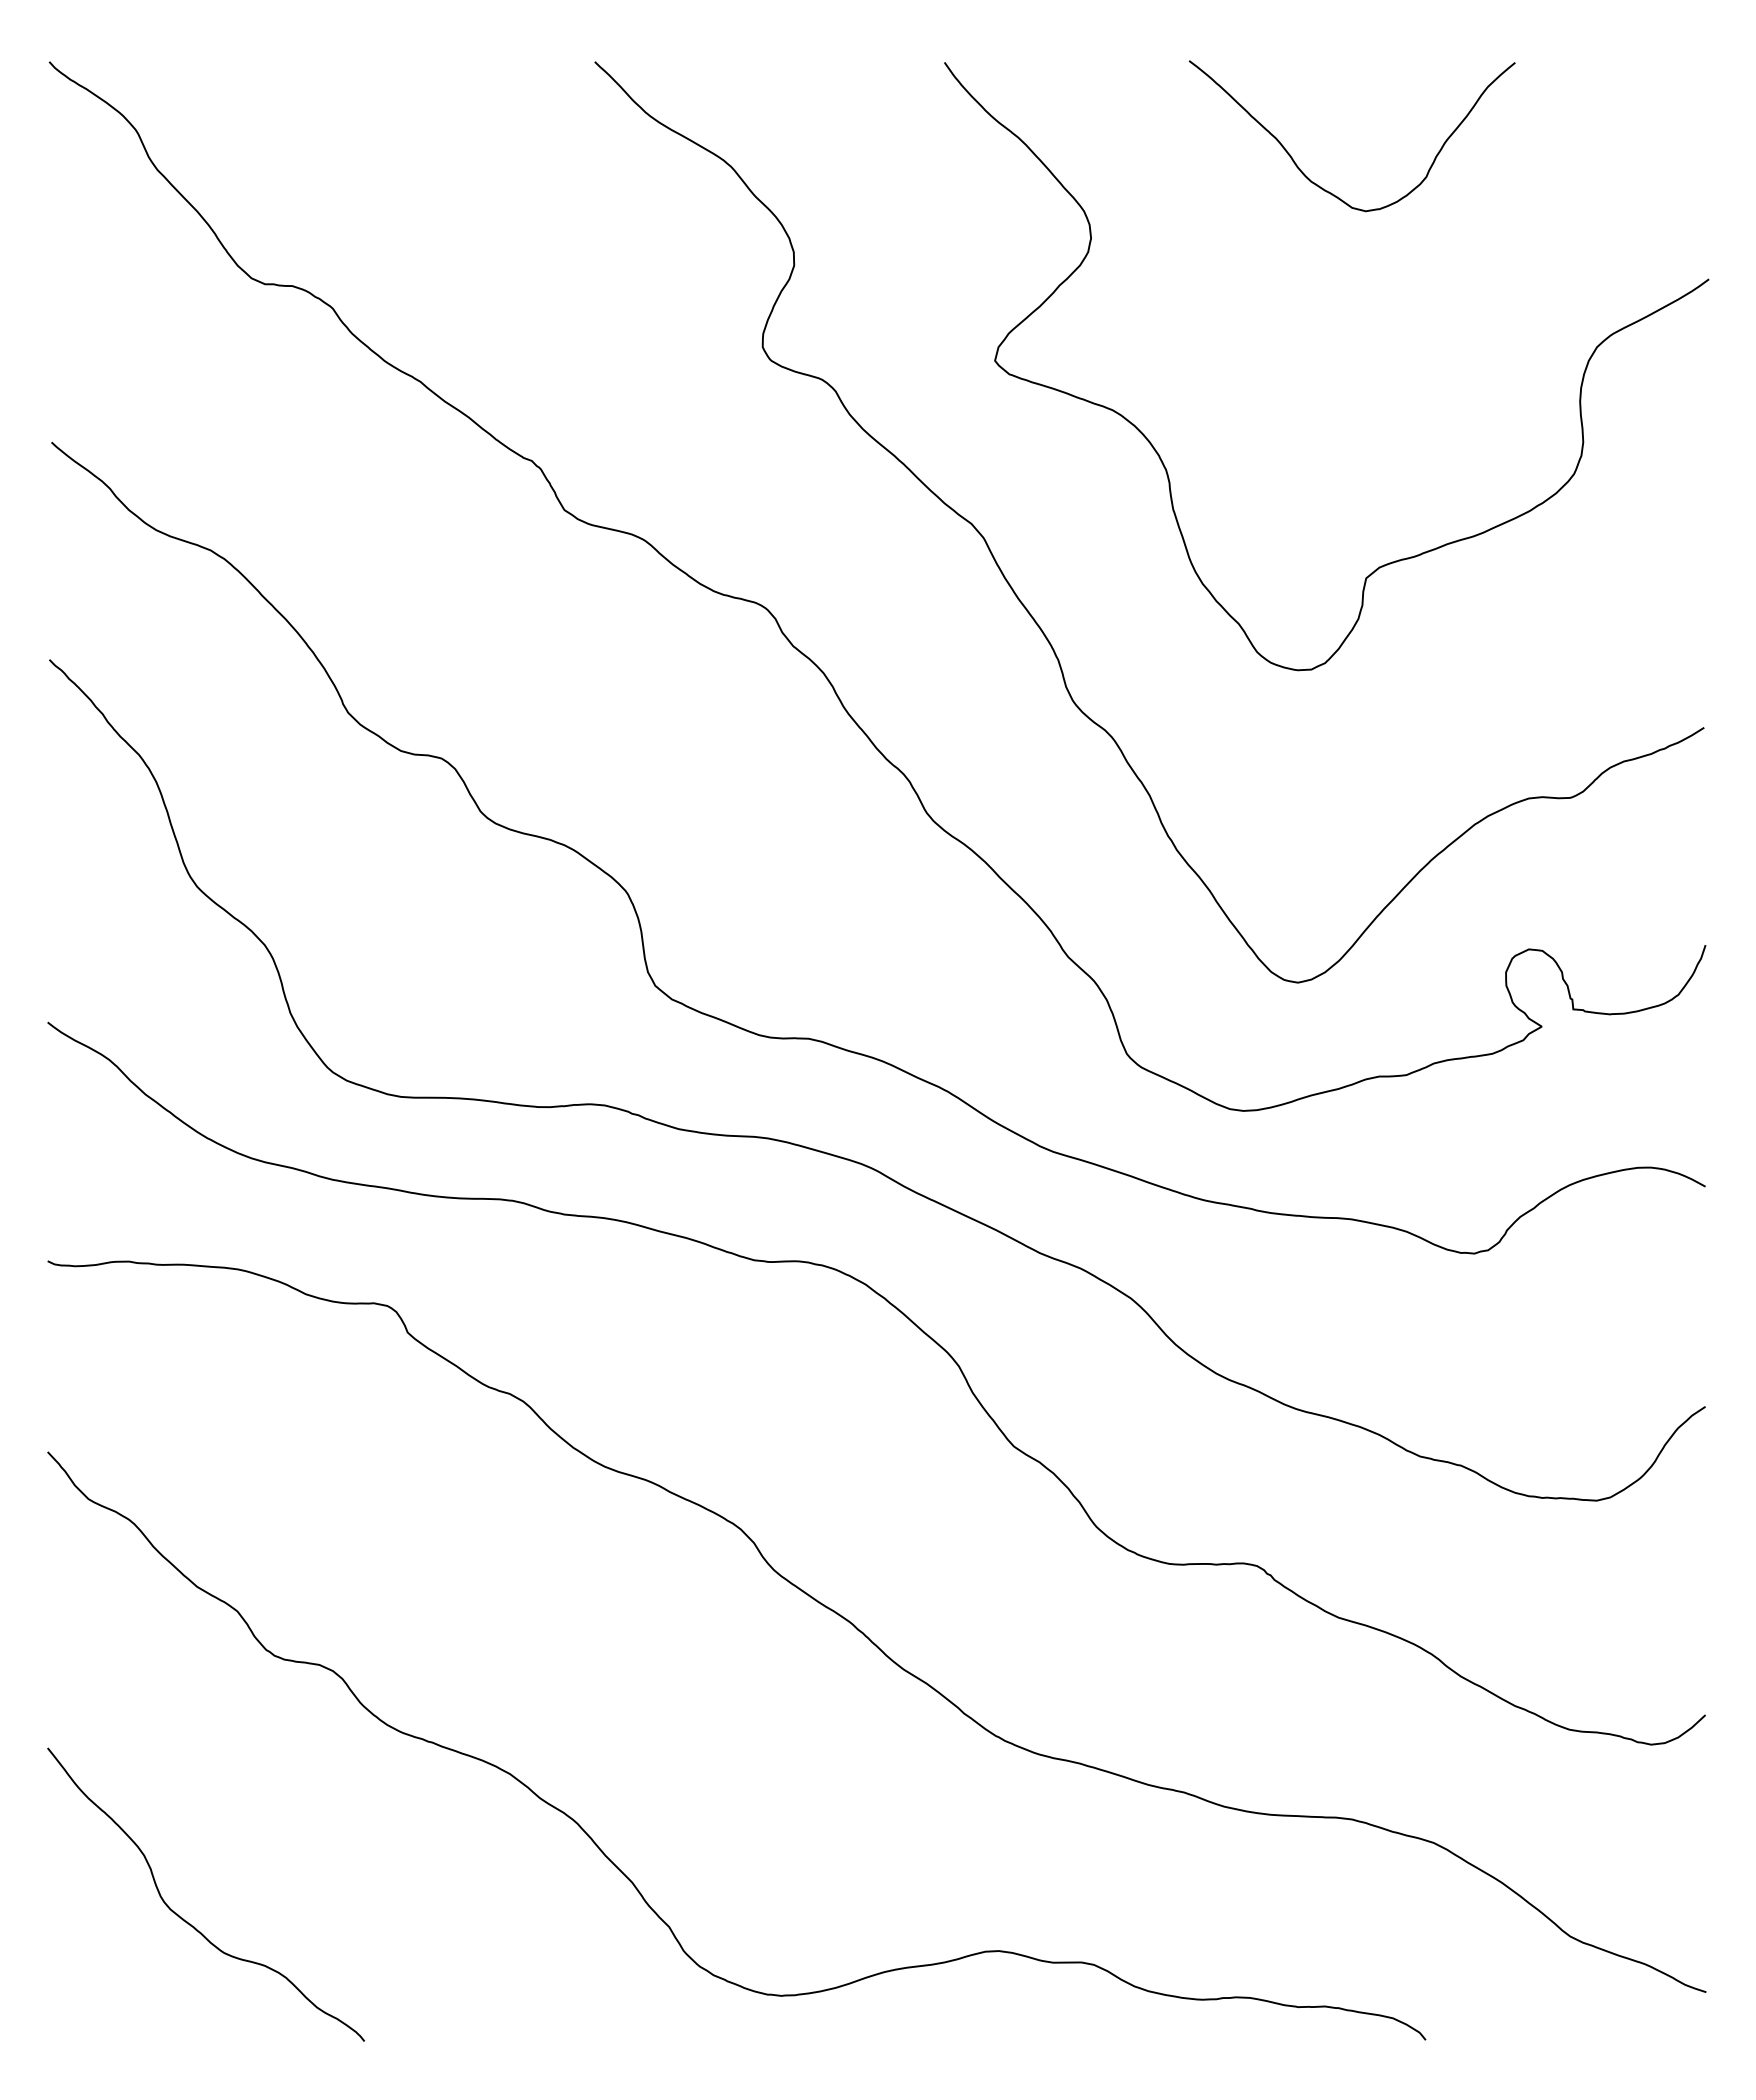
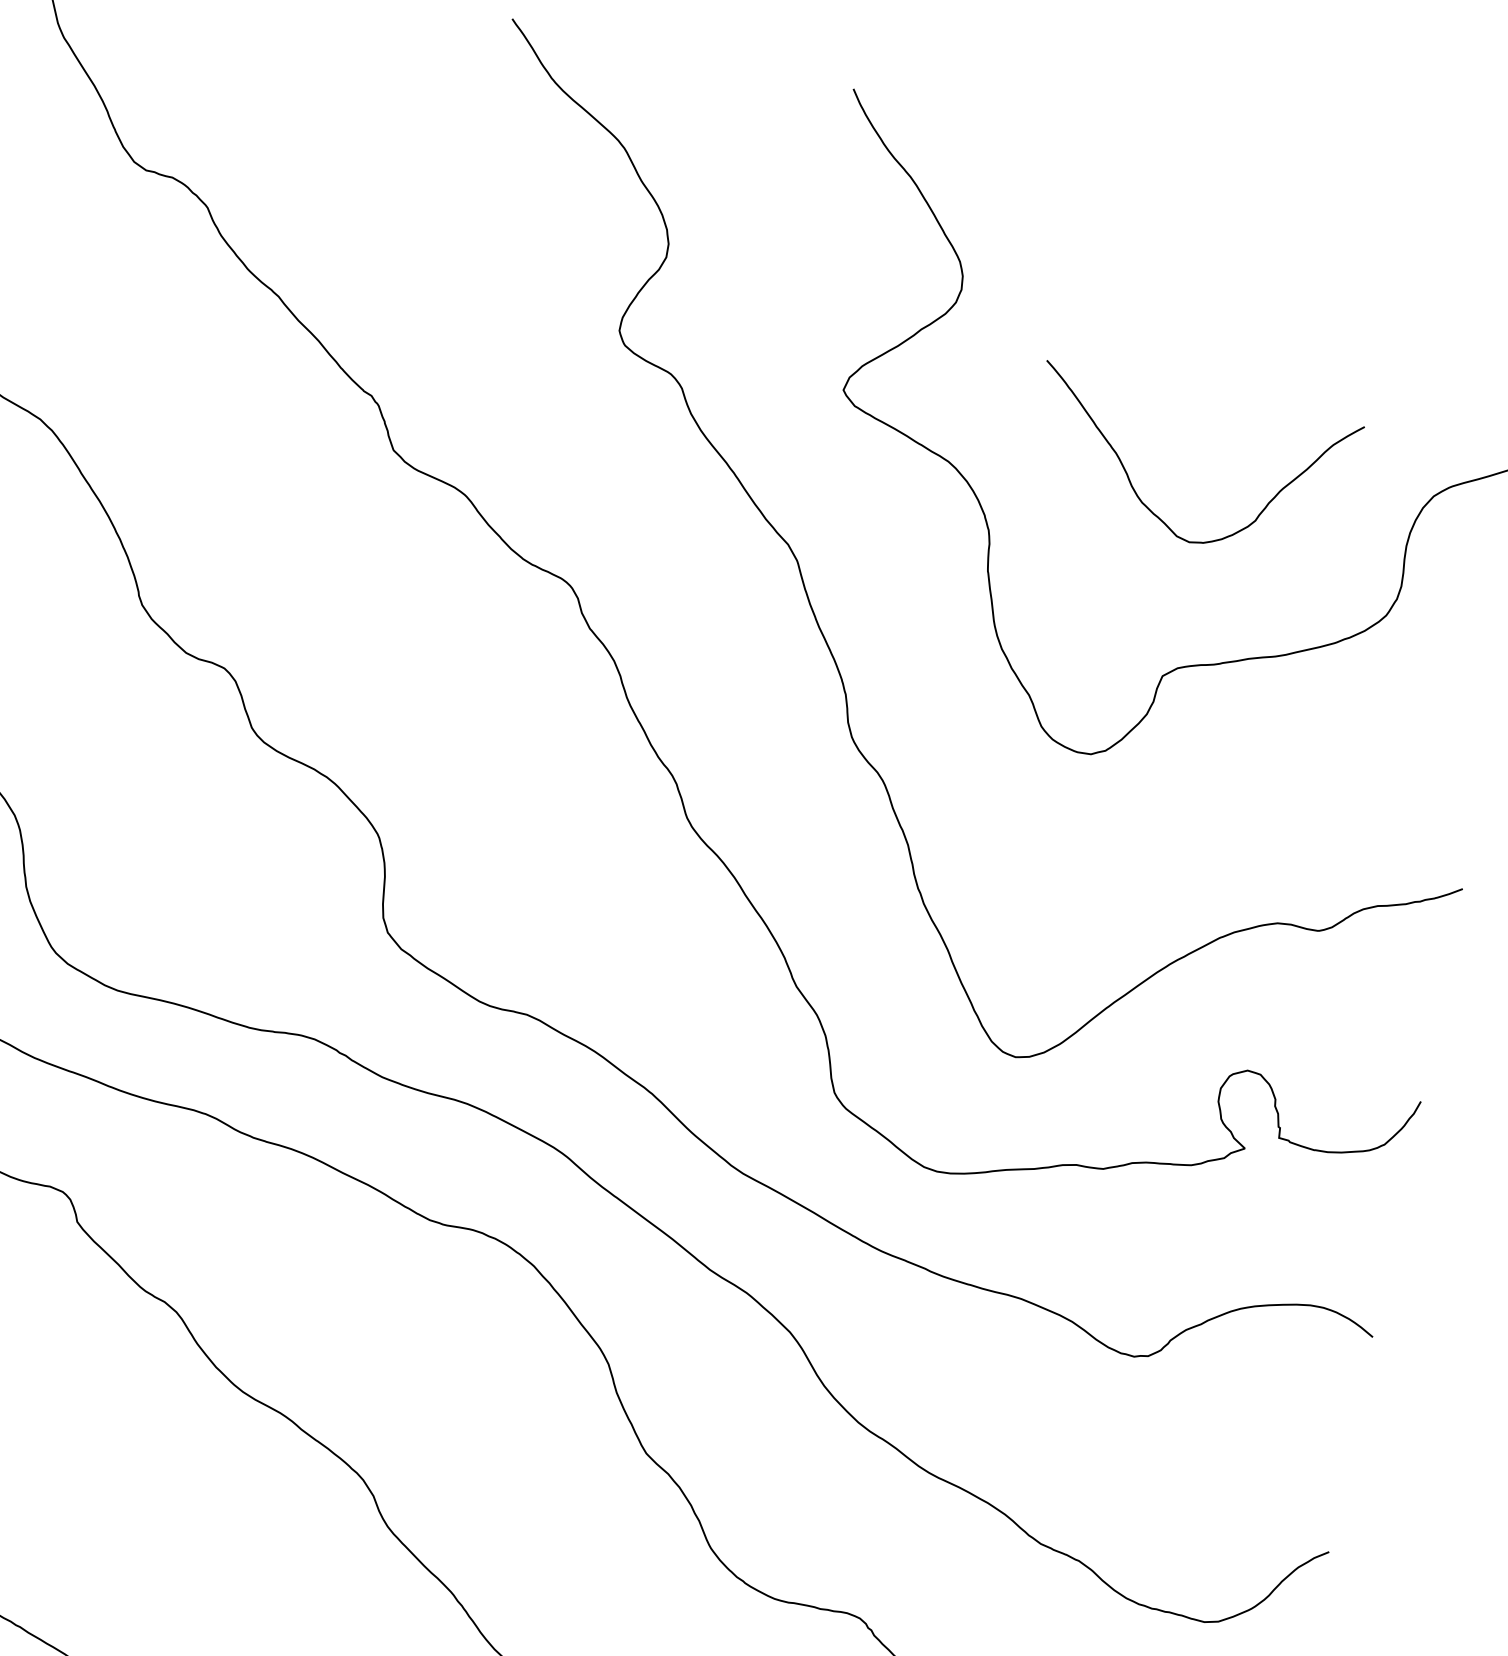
curve: (1319, 185) -> (1149, 507), moved

